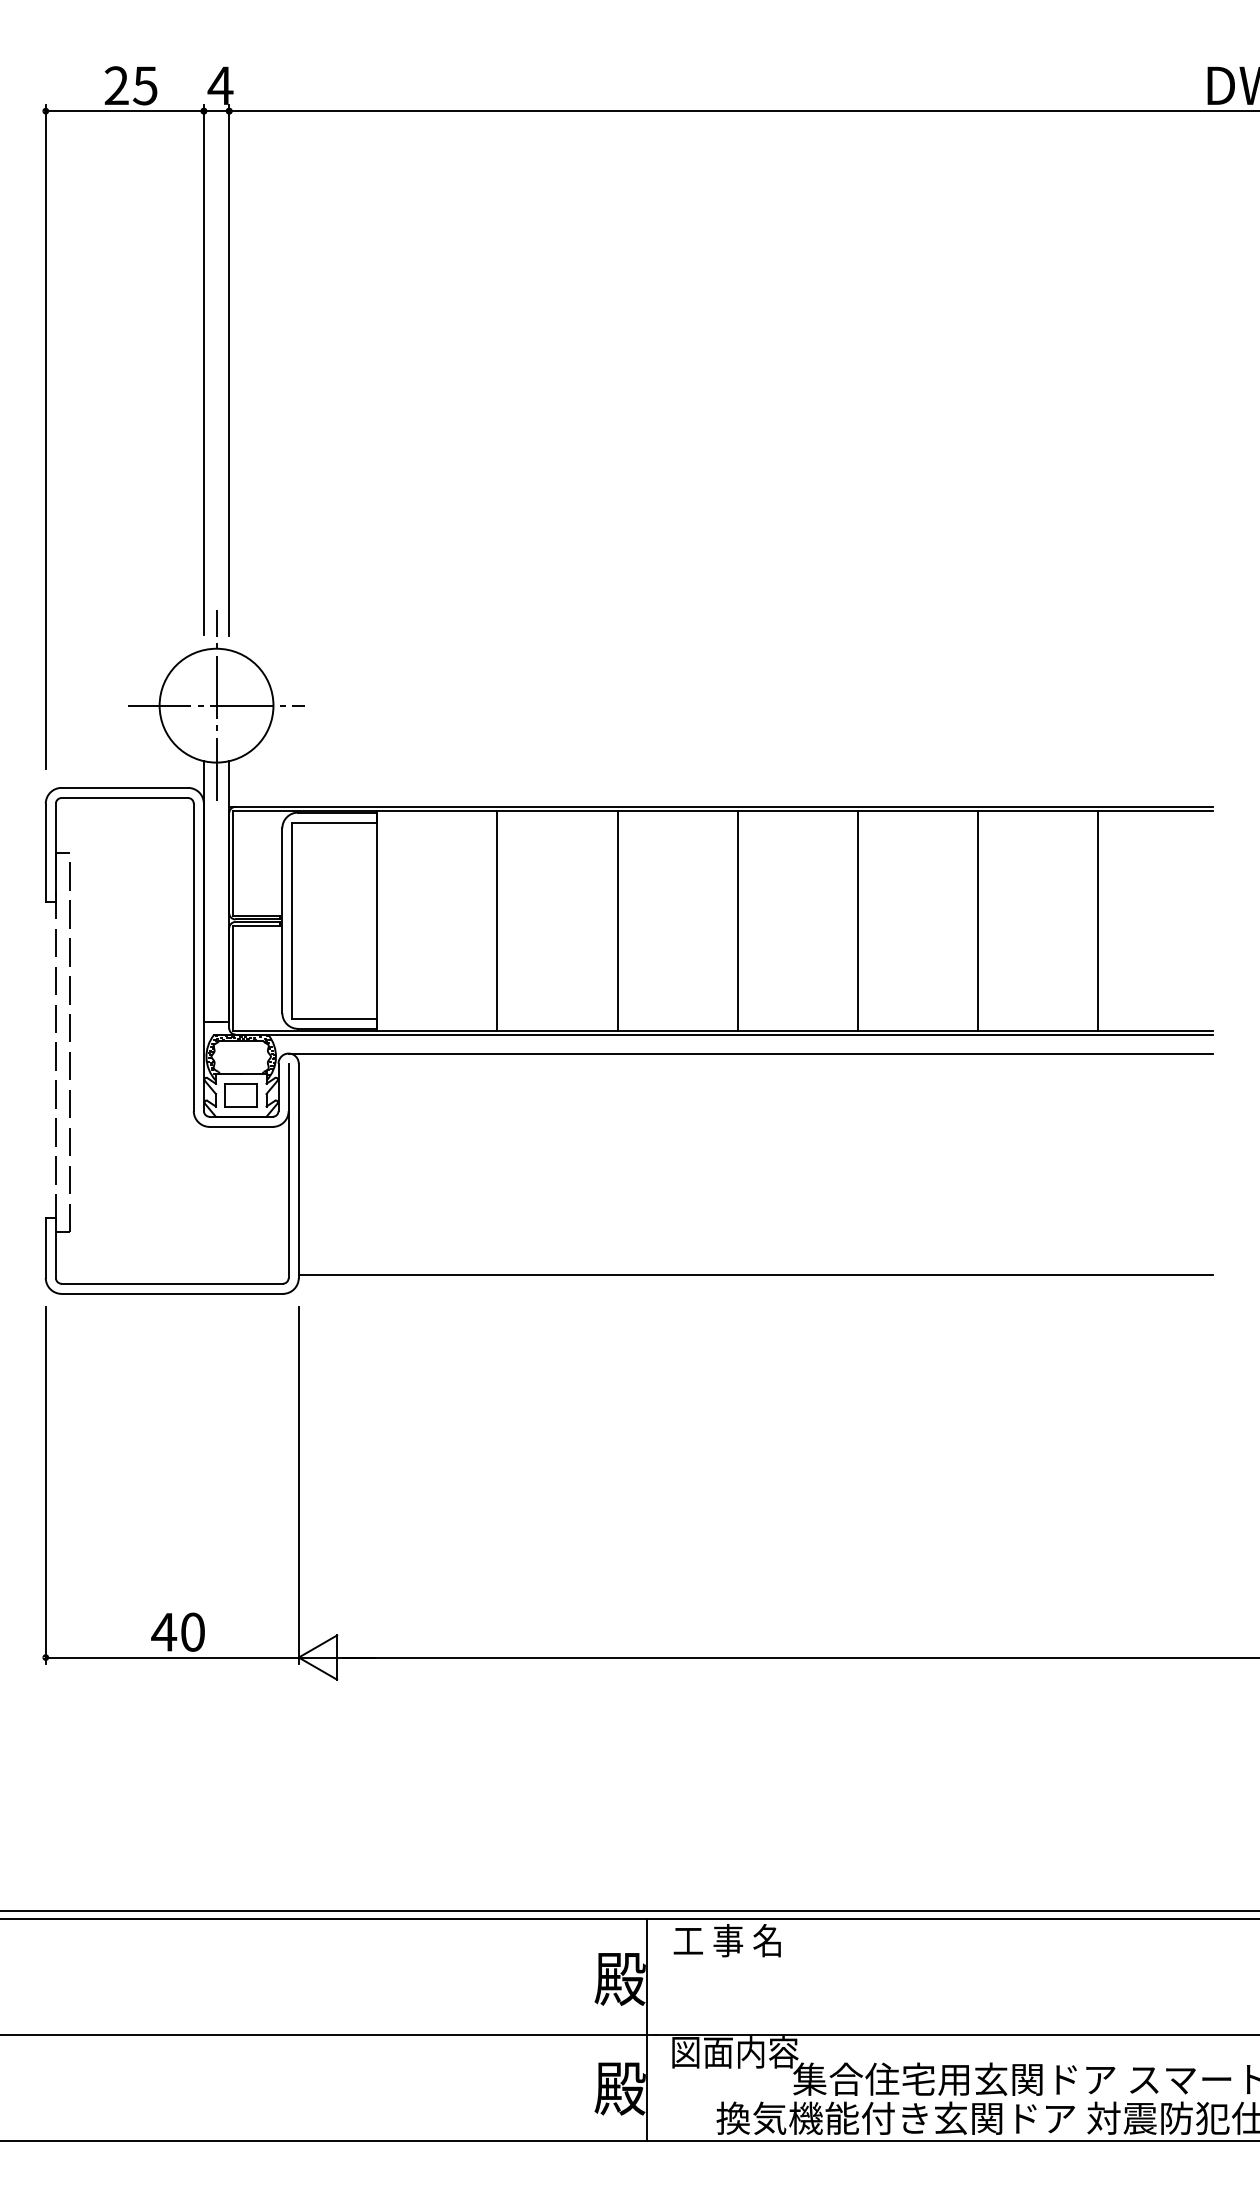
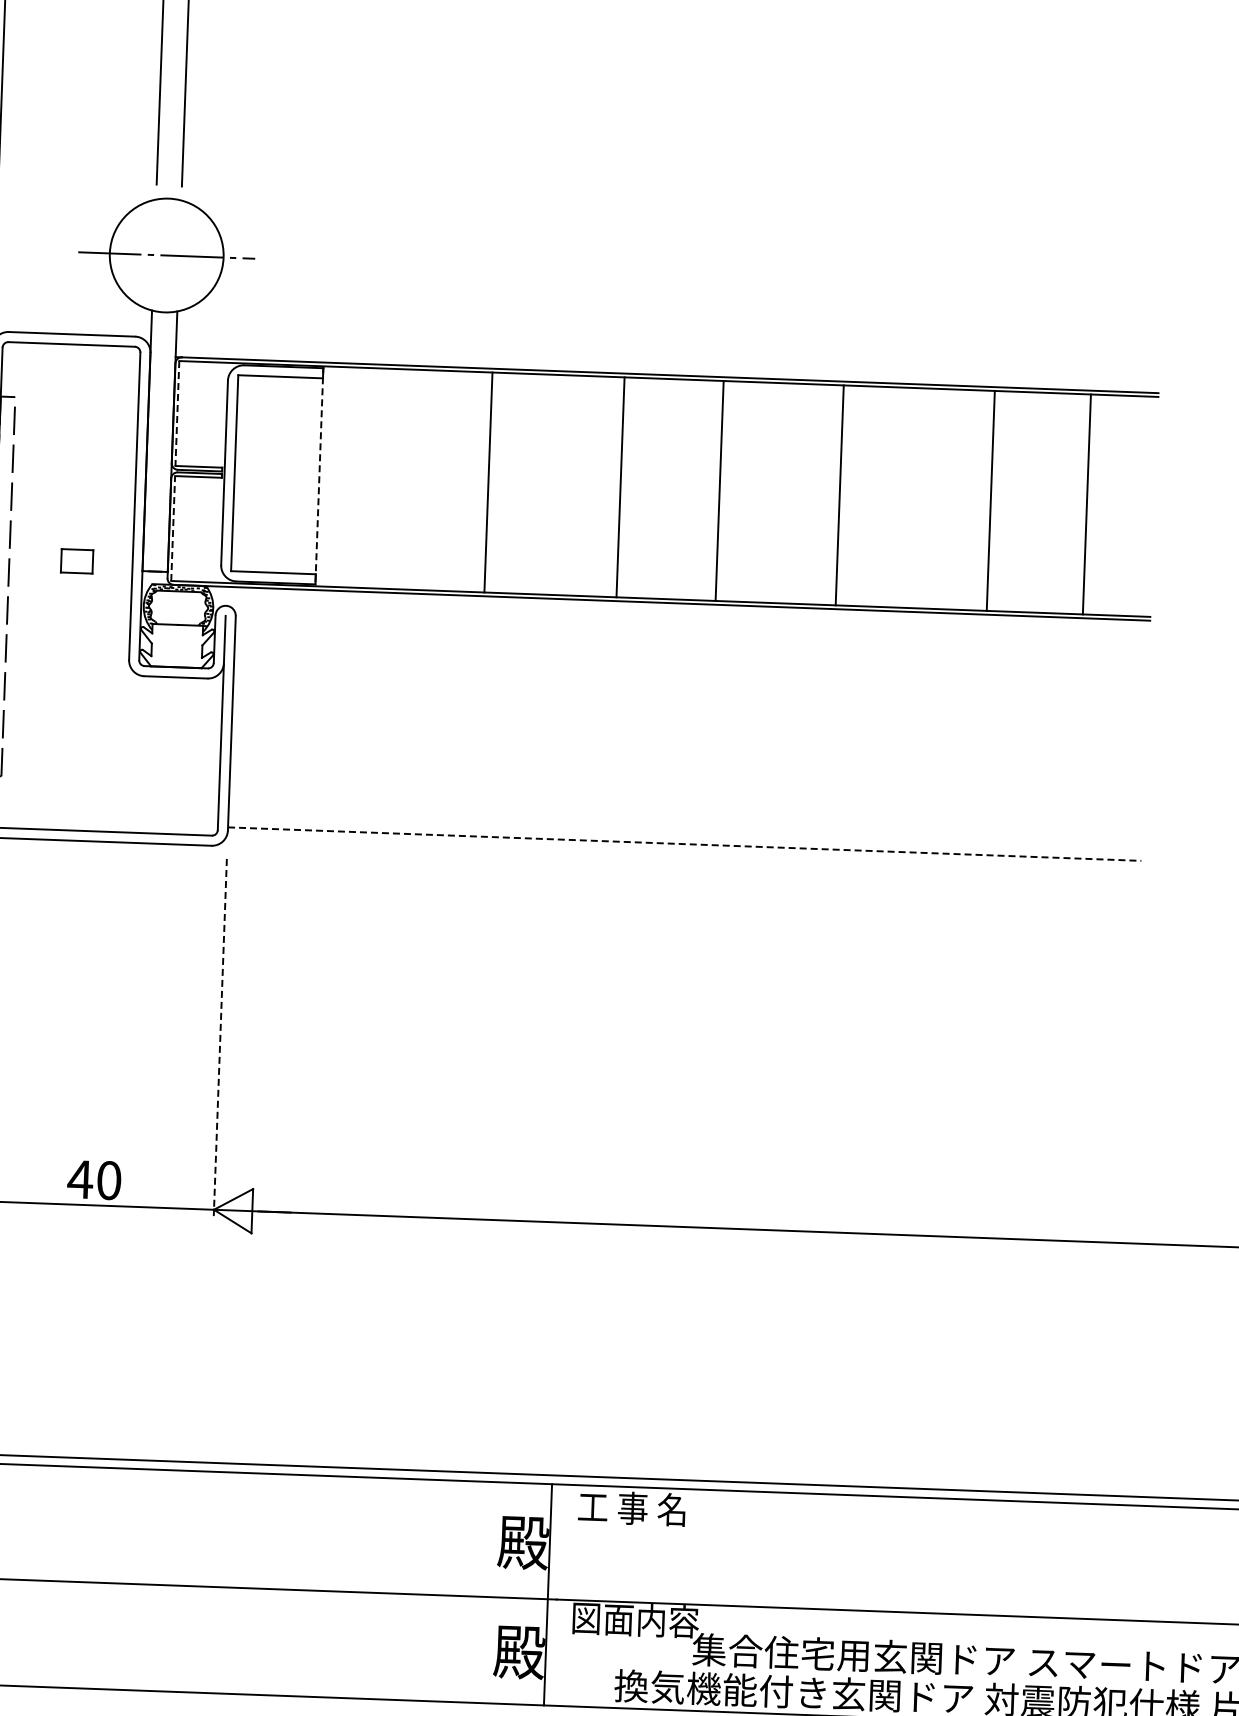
line: (216, 705) -> (166, 255), removed
line: (233, 863) -> (177, 413), solid -> dashed
line: (497, 920) -> (488, 482), moved
line: (617, 920) -> (620, 487), moved
line: (737, 920) -> (719, 490), moved
line: (857, 920) -> (839, 495), moved
line: (978, 920) -> (991, 500), moved
line: (1098, 920) -> (1087, 504), moved
line: (377, 921) -> (319, 477), solid -> dashed
line: (233, 977) -> (173, 527), solid -> dashed
line: (750, 1053) -> (687, 622), removed
part: (240, 1095) -> (76, 561), moved
line: (755, 1274) -> (684, 843), solid -> dashed
line: (298, 1485) -> (220, 1037), solid -> dashed

